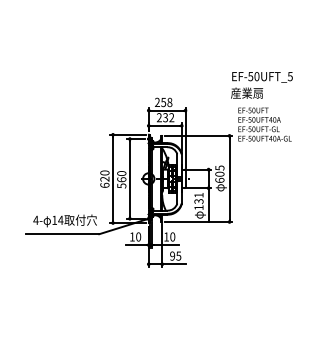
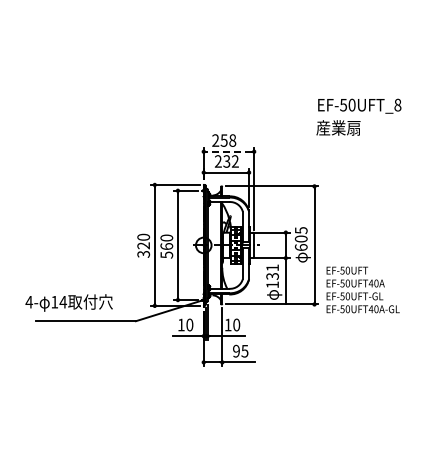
text: (290, 76) -> (397, 104), EF-50UFT_5 -> EF-50UFT_8
line: (166, 110) -> (228, 151), solid -> dashed
text: (264, 124) -> (362, 289), moved
text: (104, 184) -> (143, 253), 620 -> 320
text: (64, 220) -> (68, 302), moved

